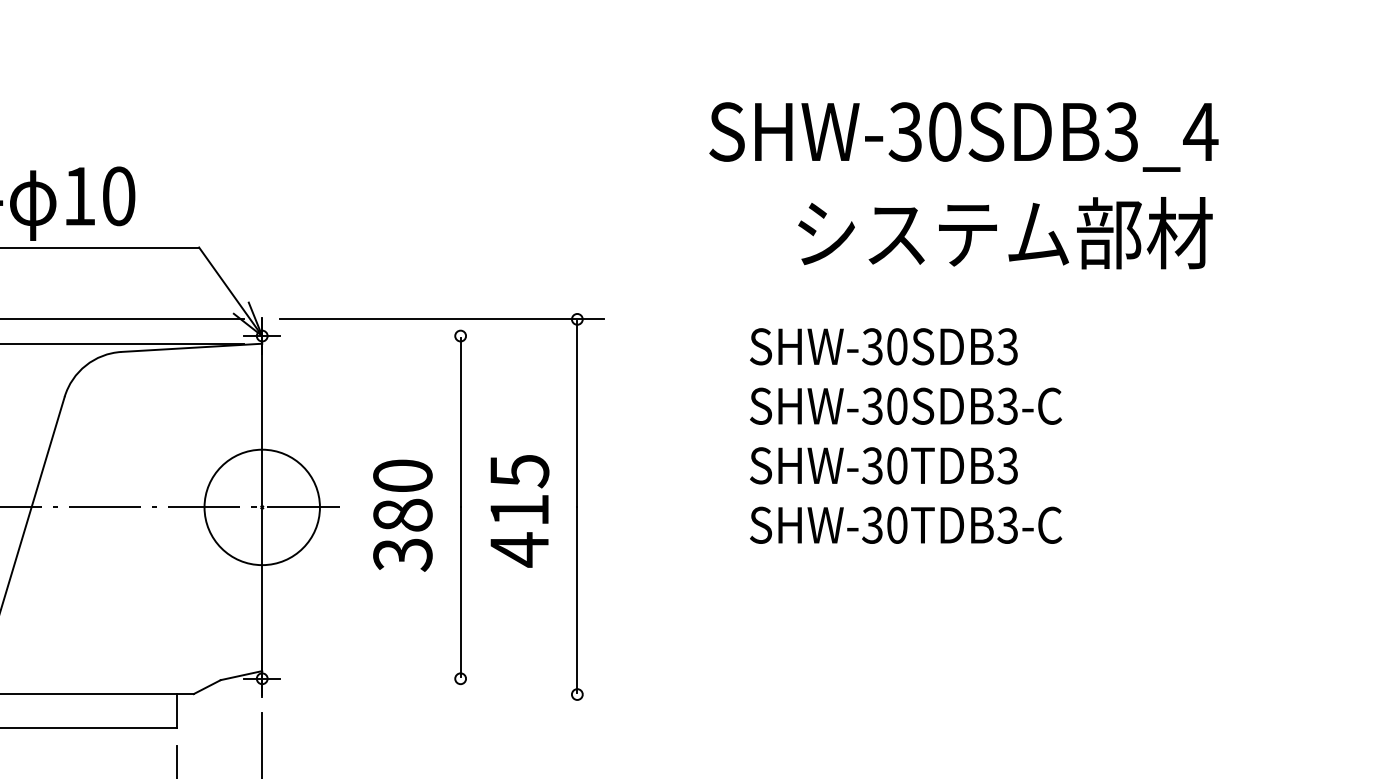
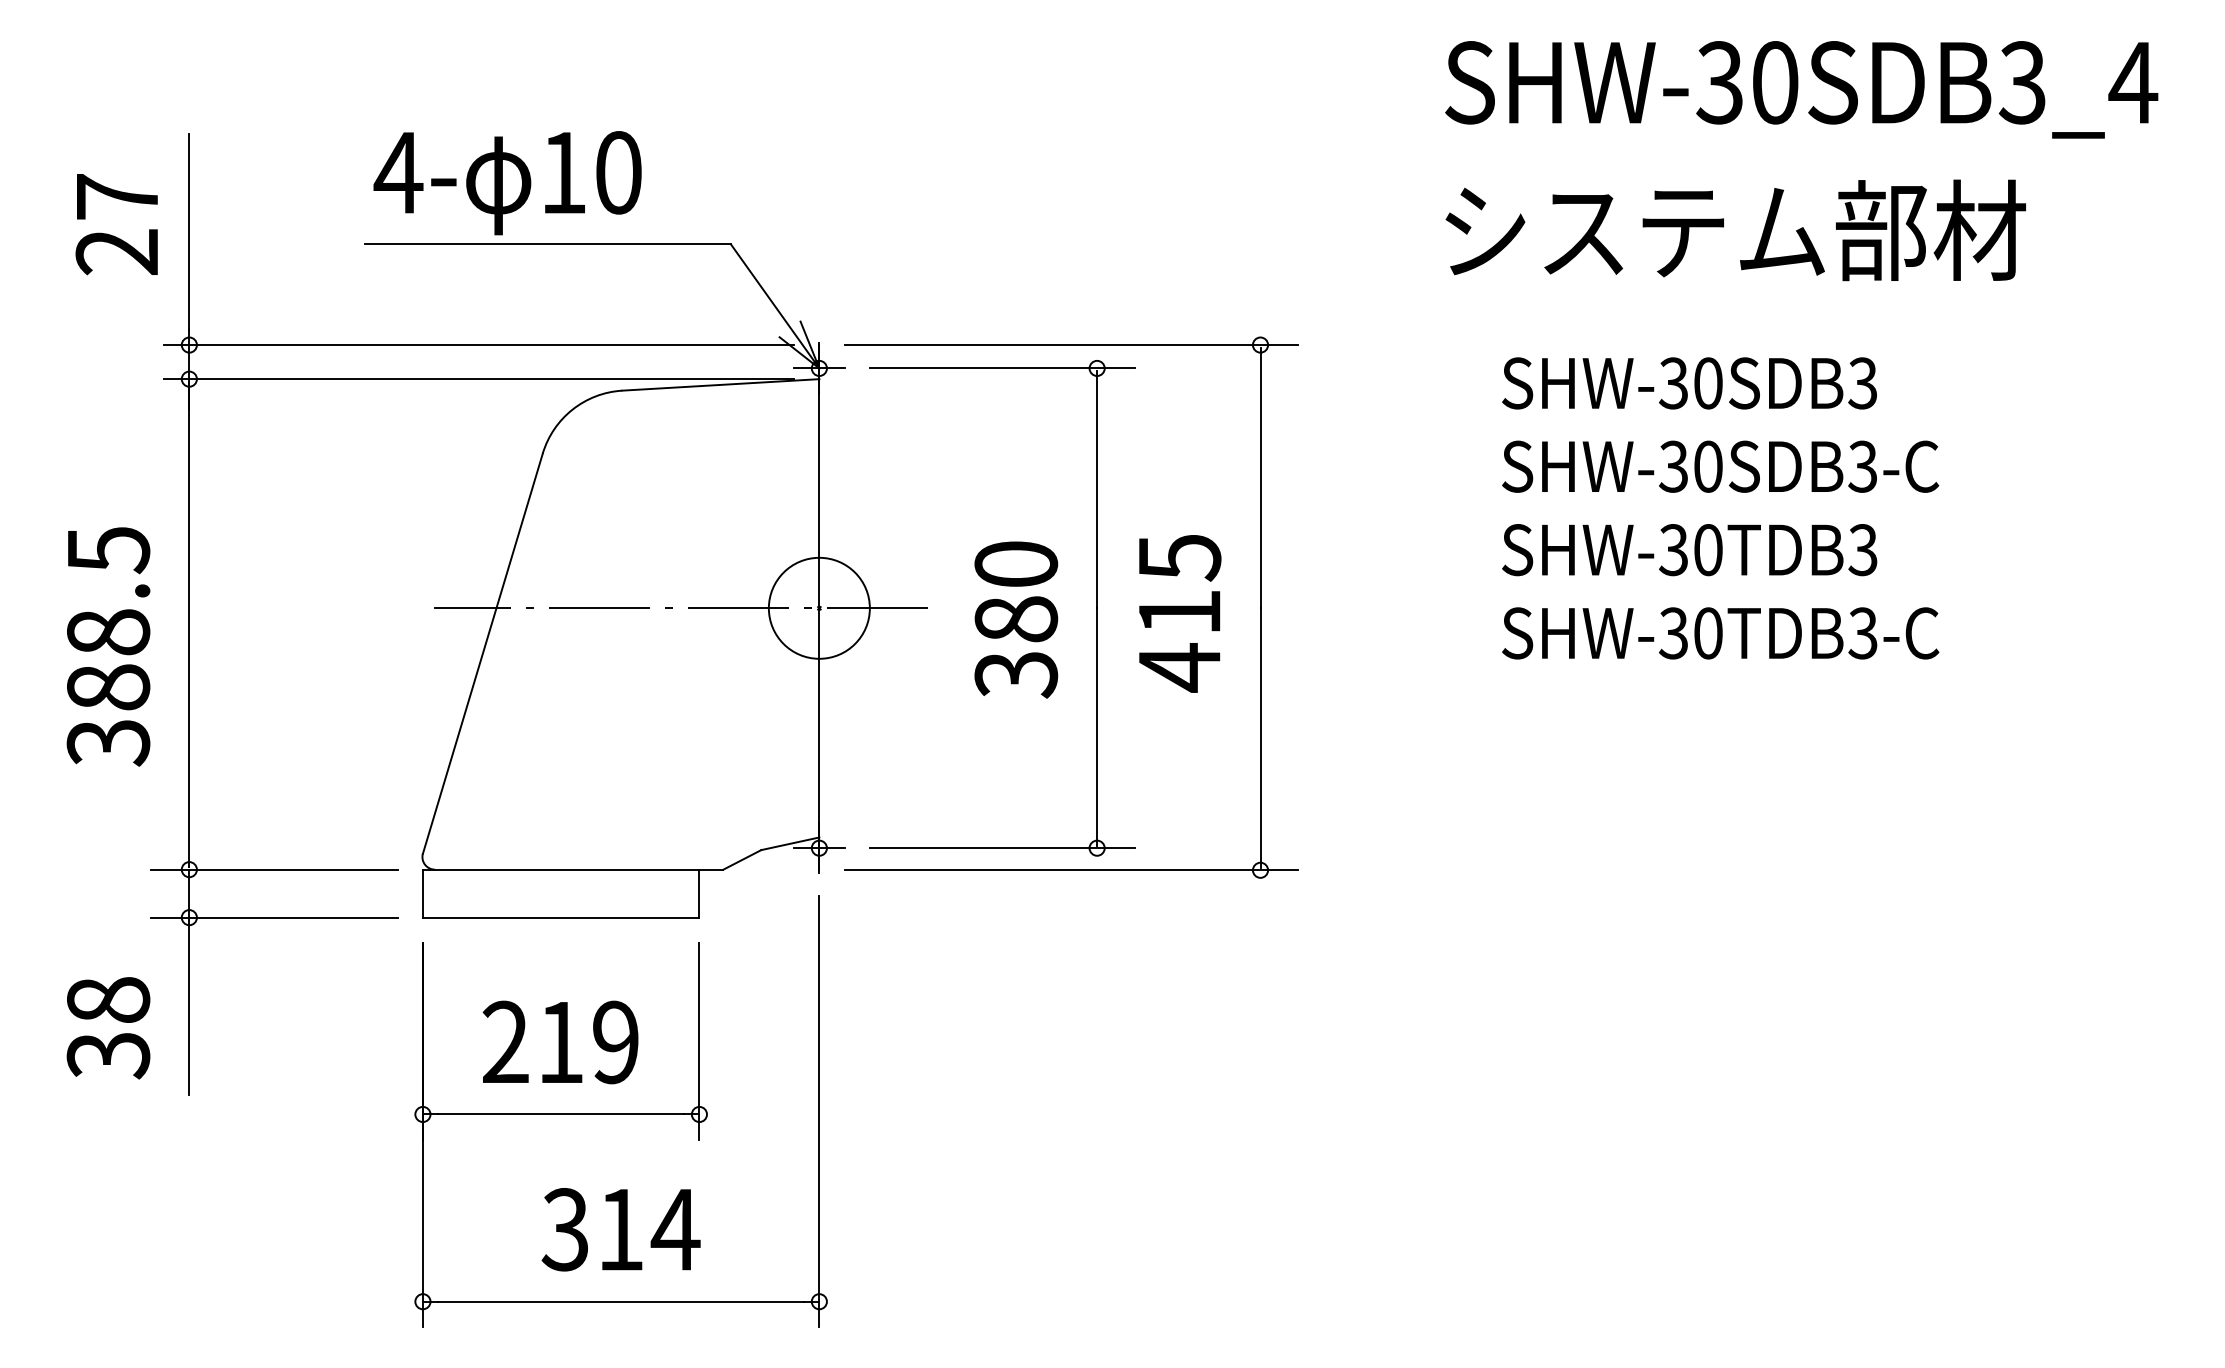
text: (1005, 233) -> (1735, 230), moved
line: (393, 336) -> (1002, 368), added
circle: (261, 506) -> (818, 607), size x0.62
line: (393, 678) -> (1002, 848), added
line: (442, 694) -> (1071, 870), added

